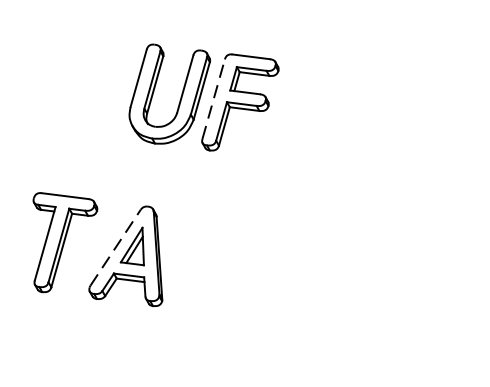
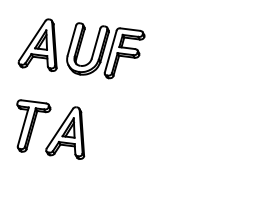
part: (72, 85) -> (37, 44), added
line: (213, 99) -> (110, 51), dashed -> solid
line: (114, 247) -> (59, 128), dashed -> solid

